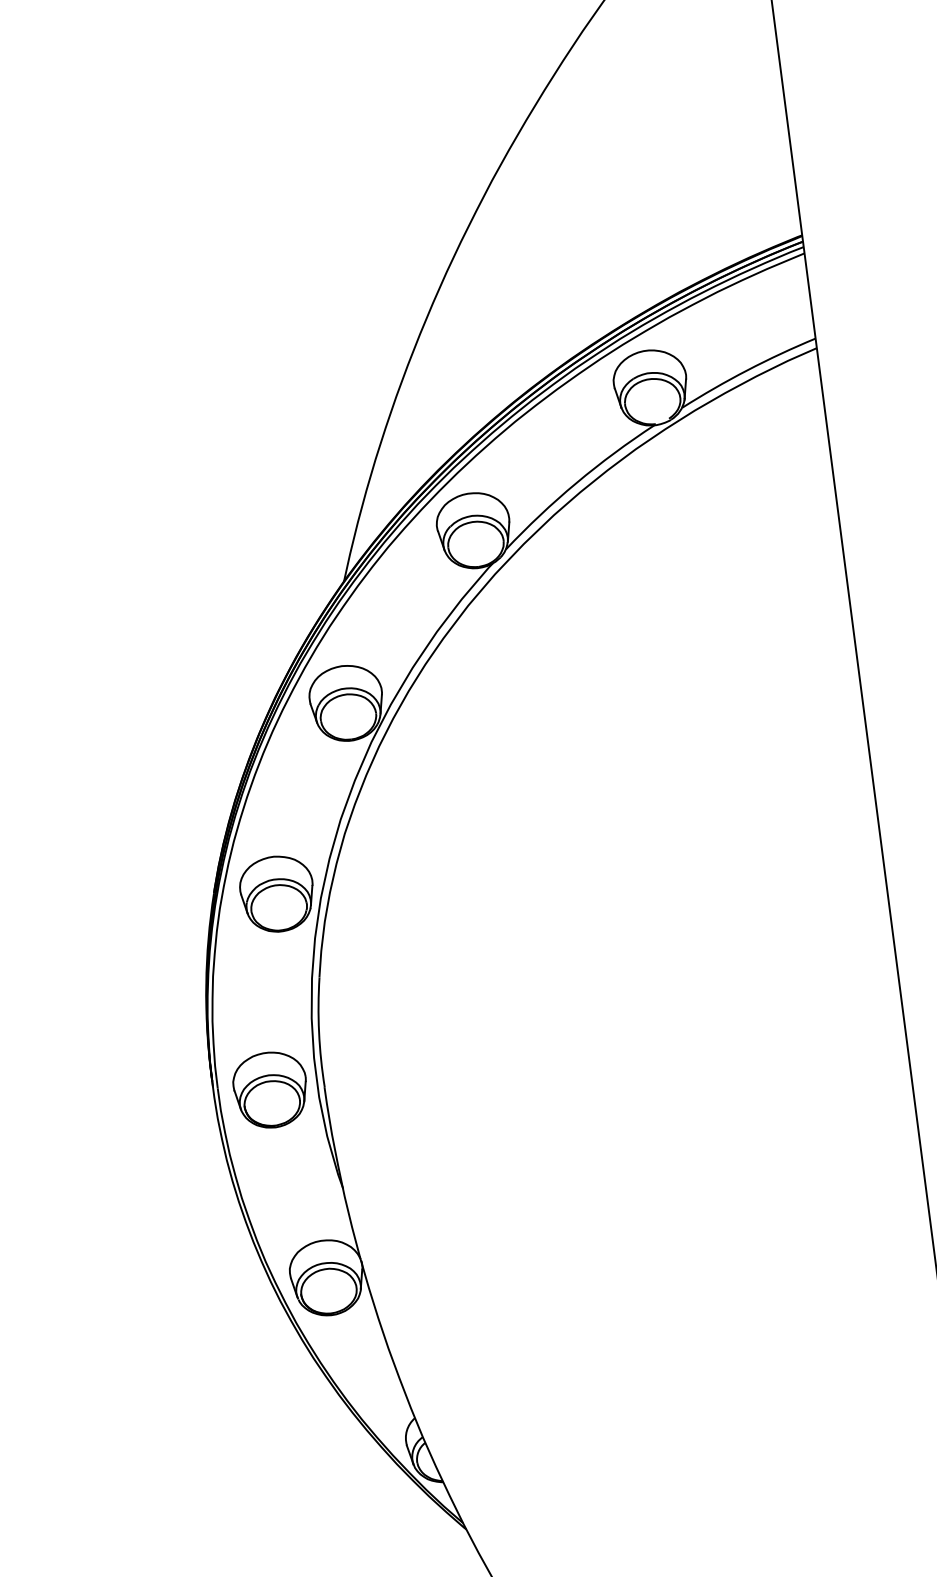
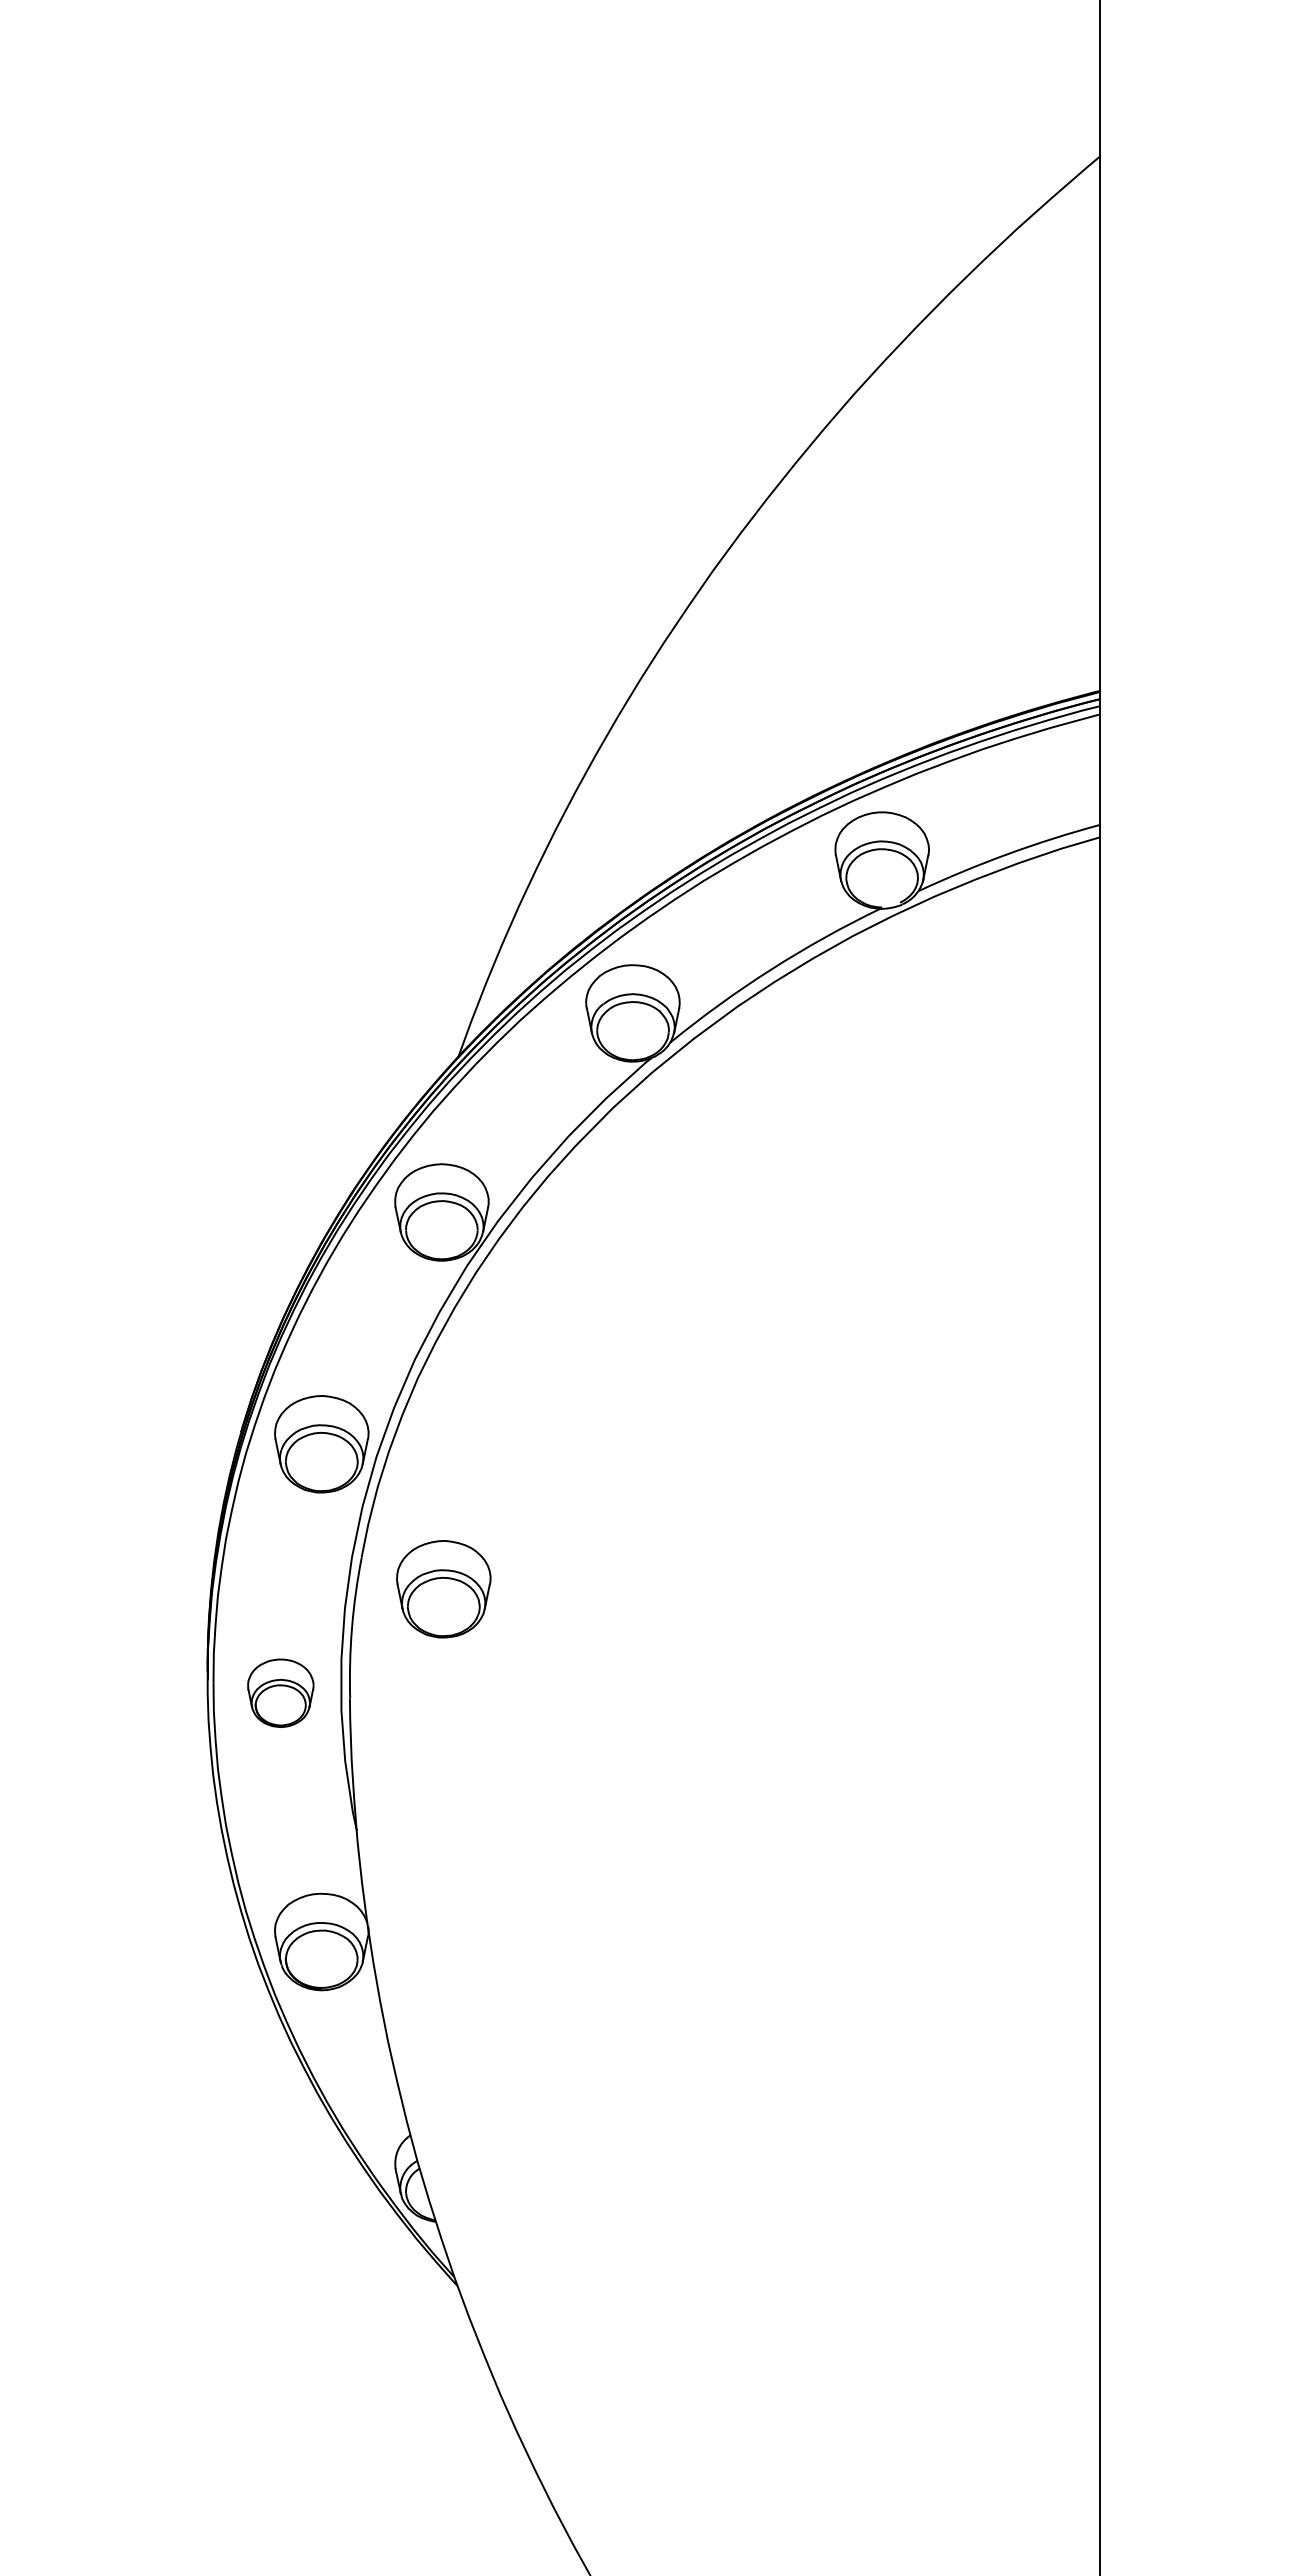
part: (385, 993) -> (443, 1589), added
part: (270, 1090) -> (280, 1693), size x0.7

